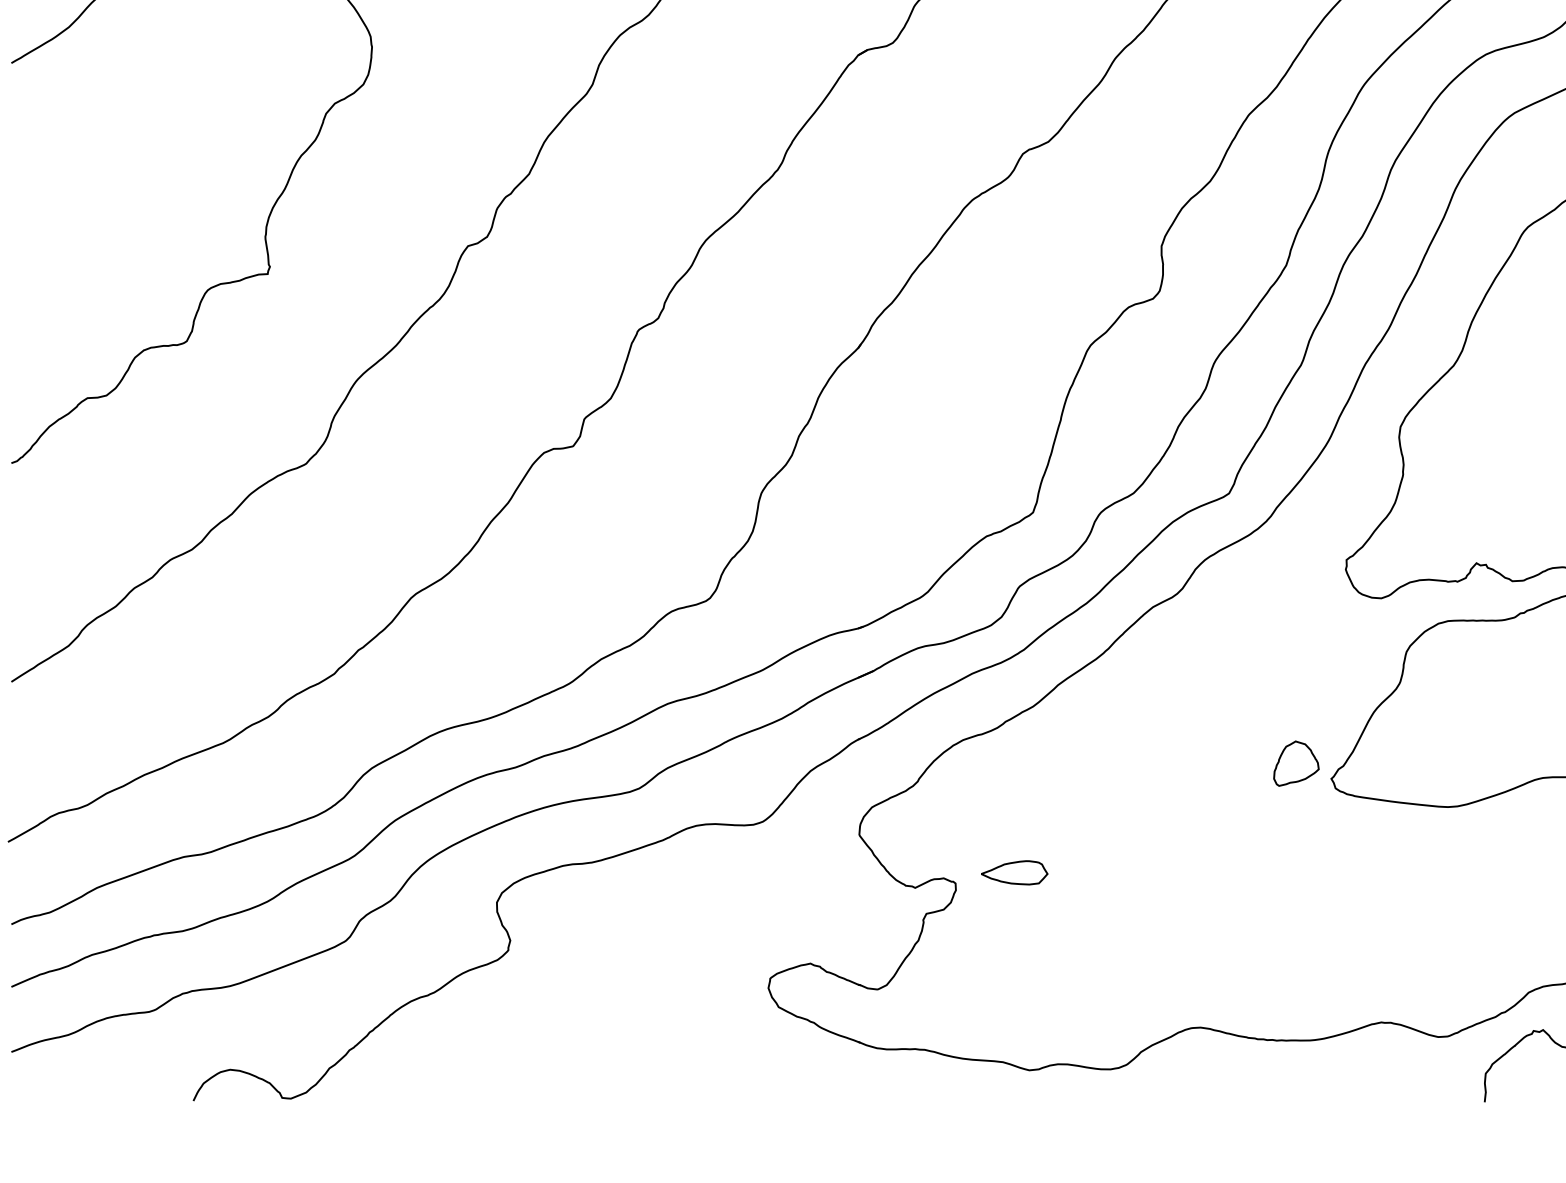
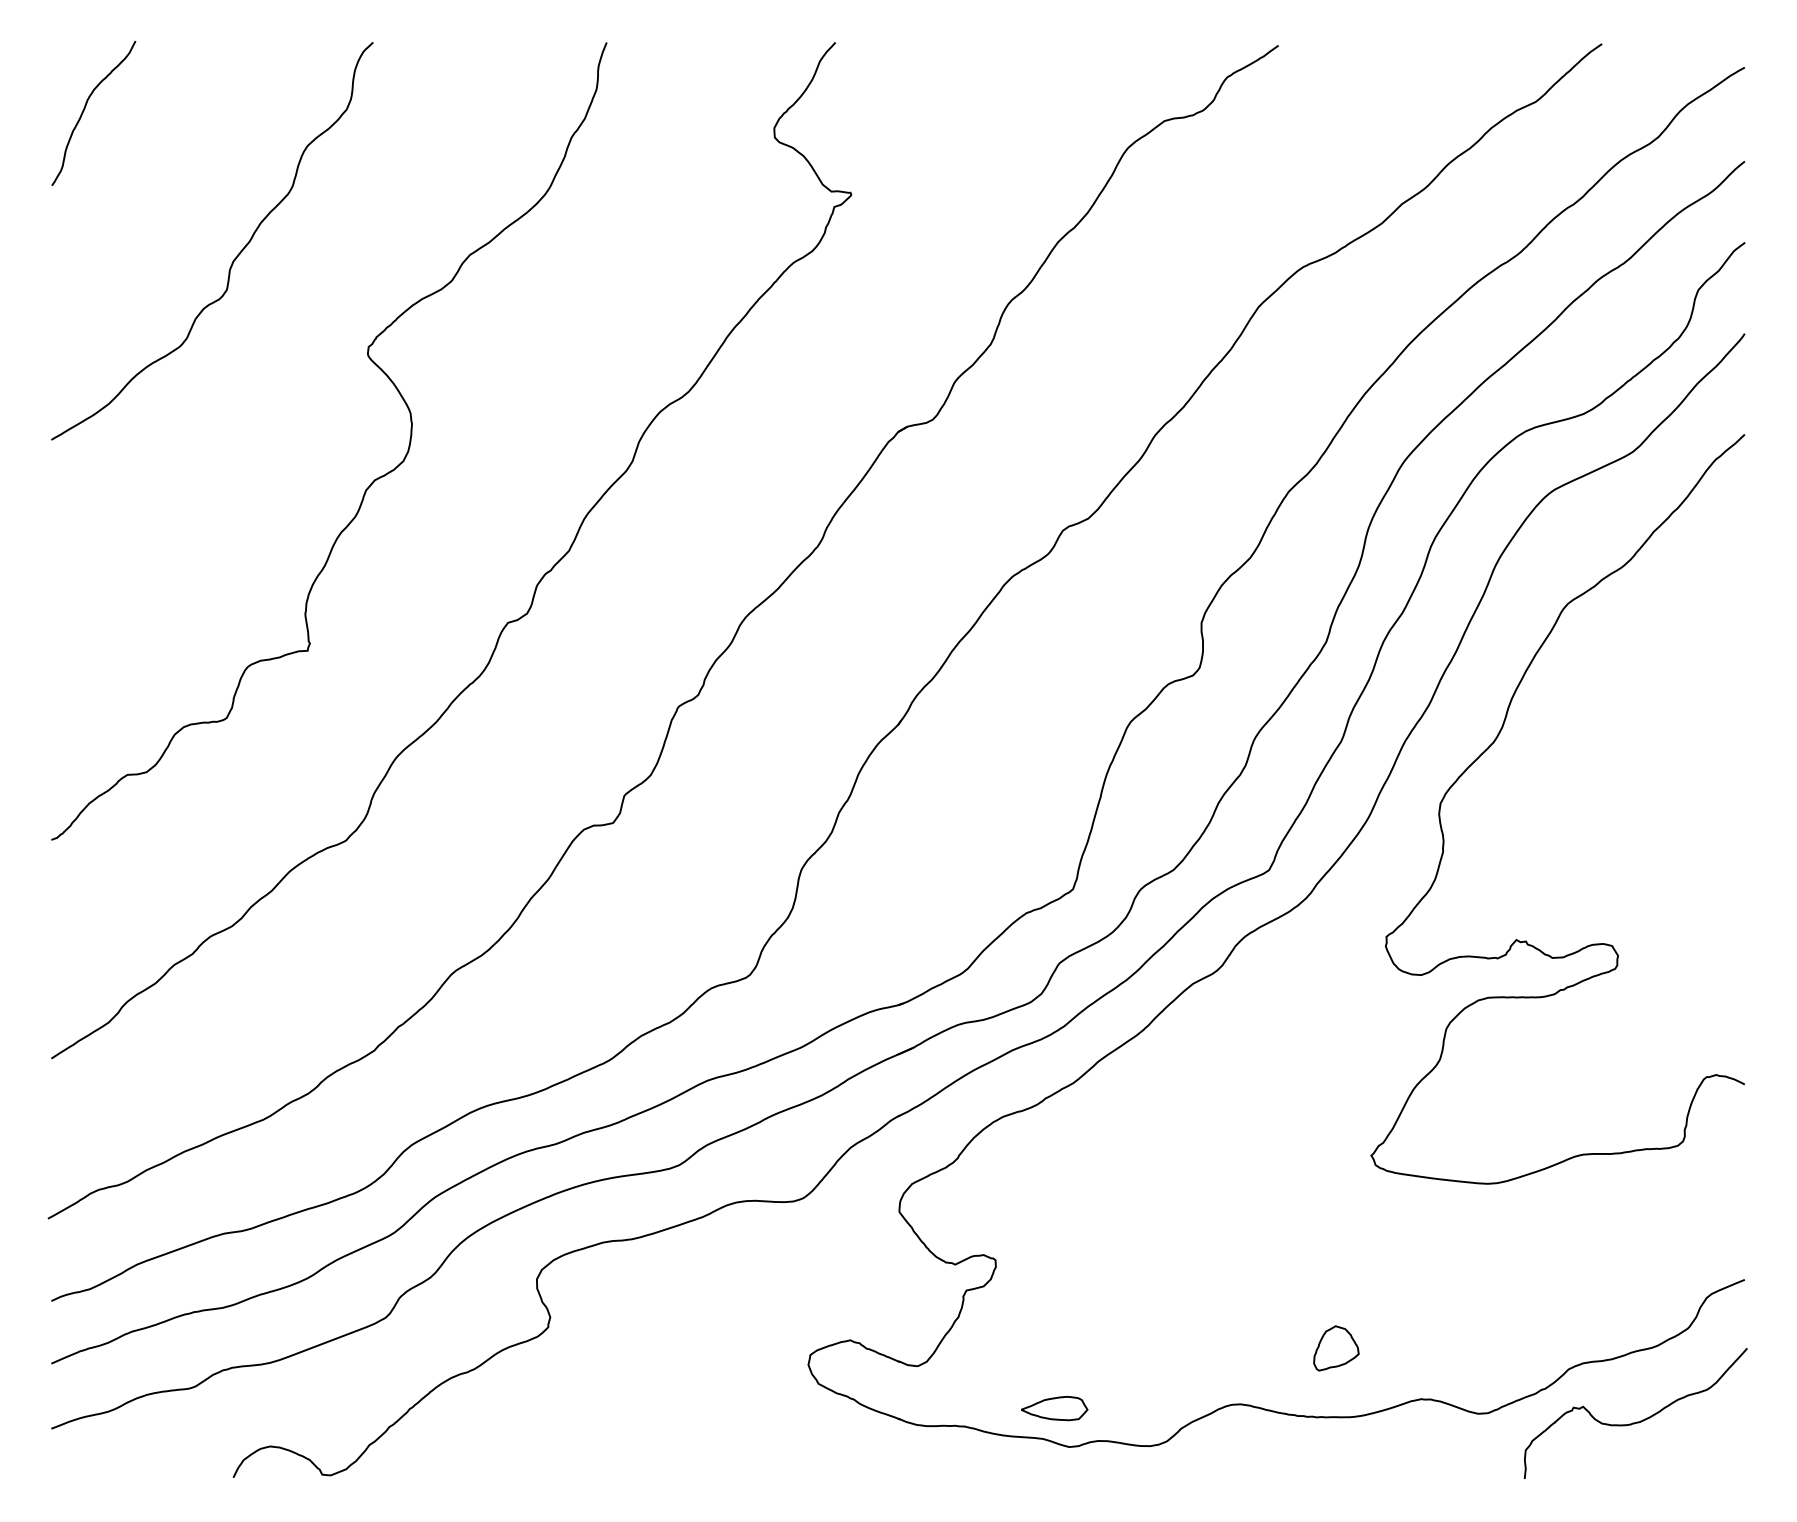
part: (1296, 763) -> (1336, 1348), moved
part: (1014, 872) -> (1054, 1408), moved

